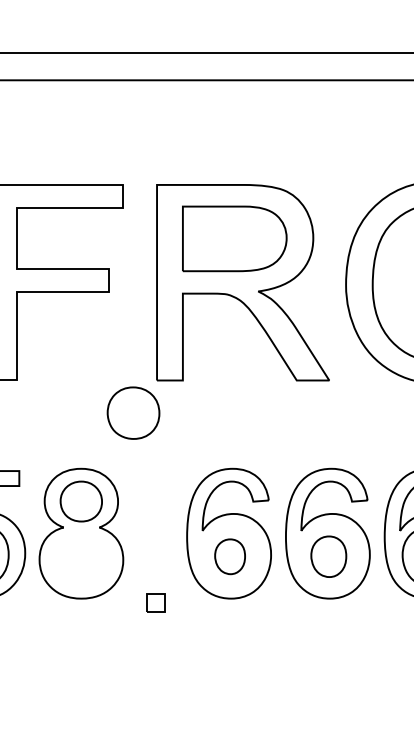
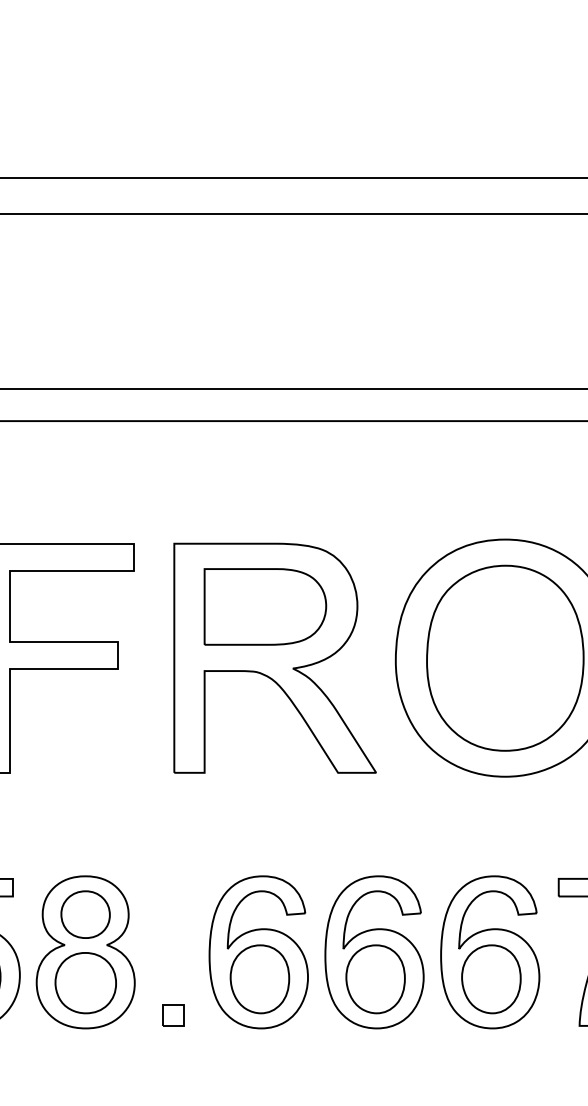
part: (133, 413) -> (85, 983), moved
part: (229, 556) -> (259, 979), size x1.67
part: (328, 556) -> (375, 979), size x1.43
part: (156, 602) -> (173, 1015), moved

